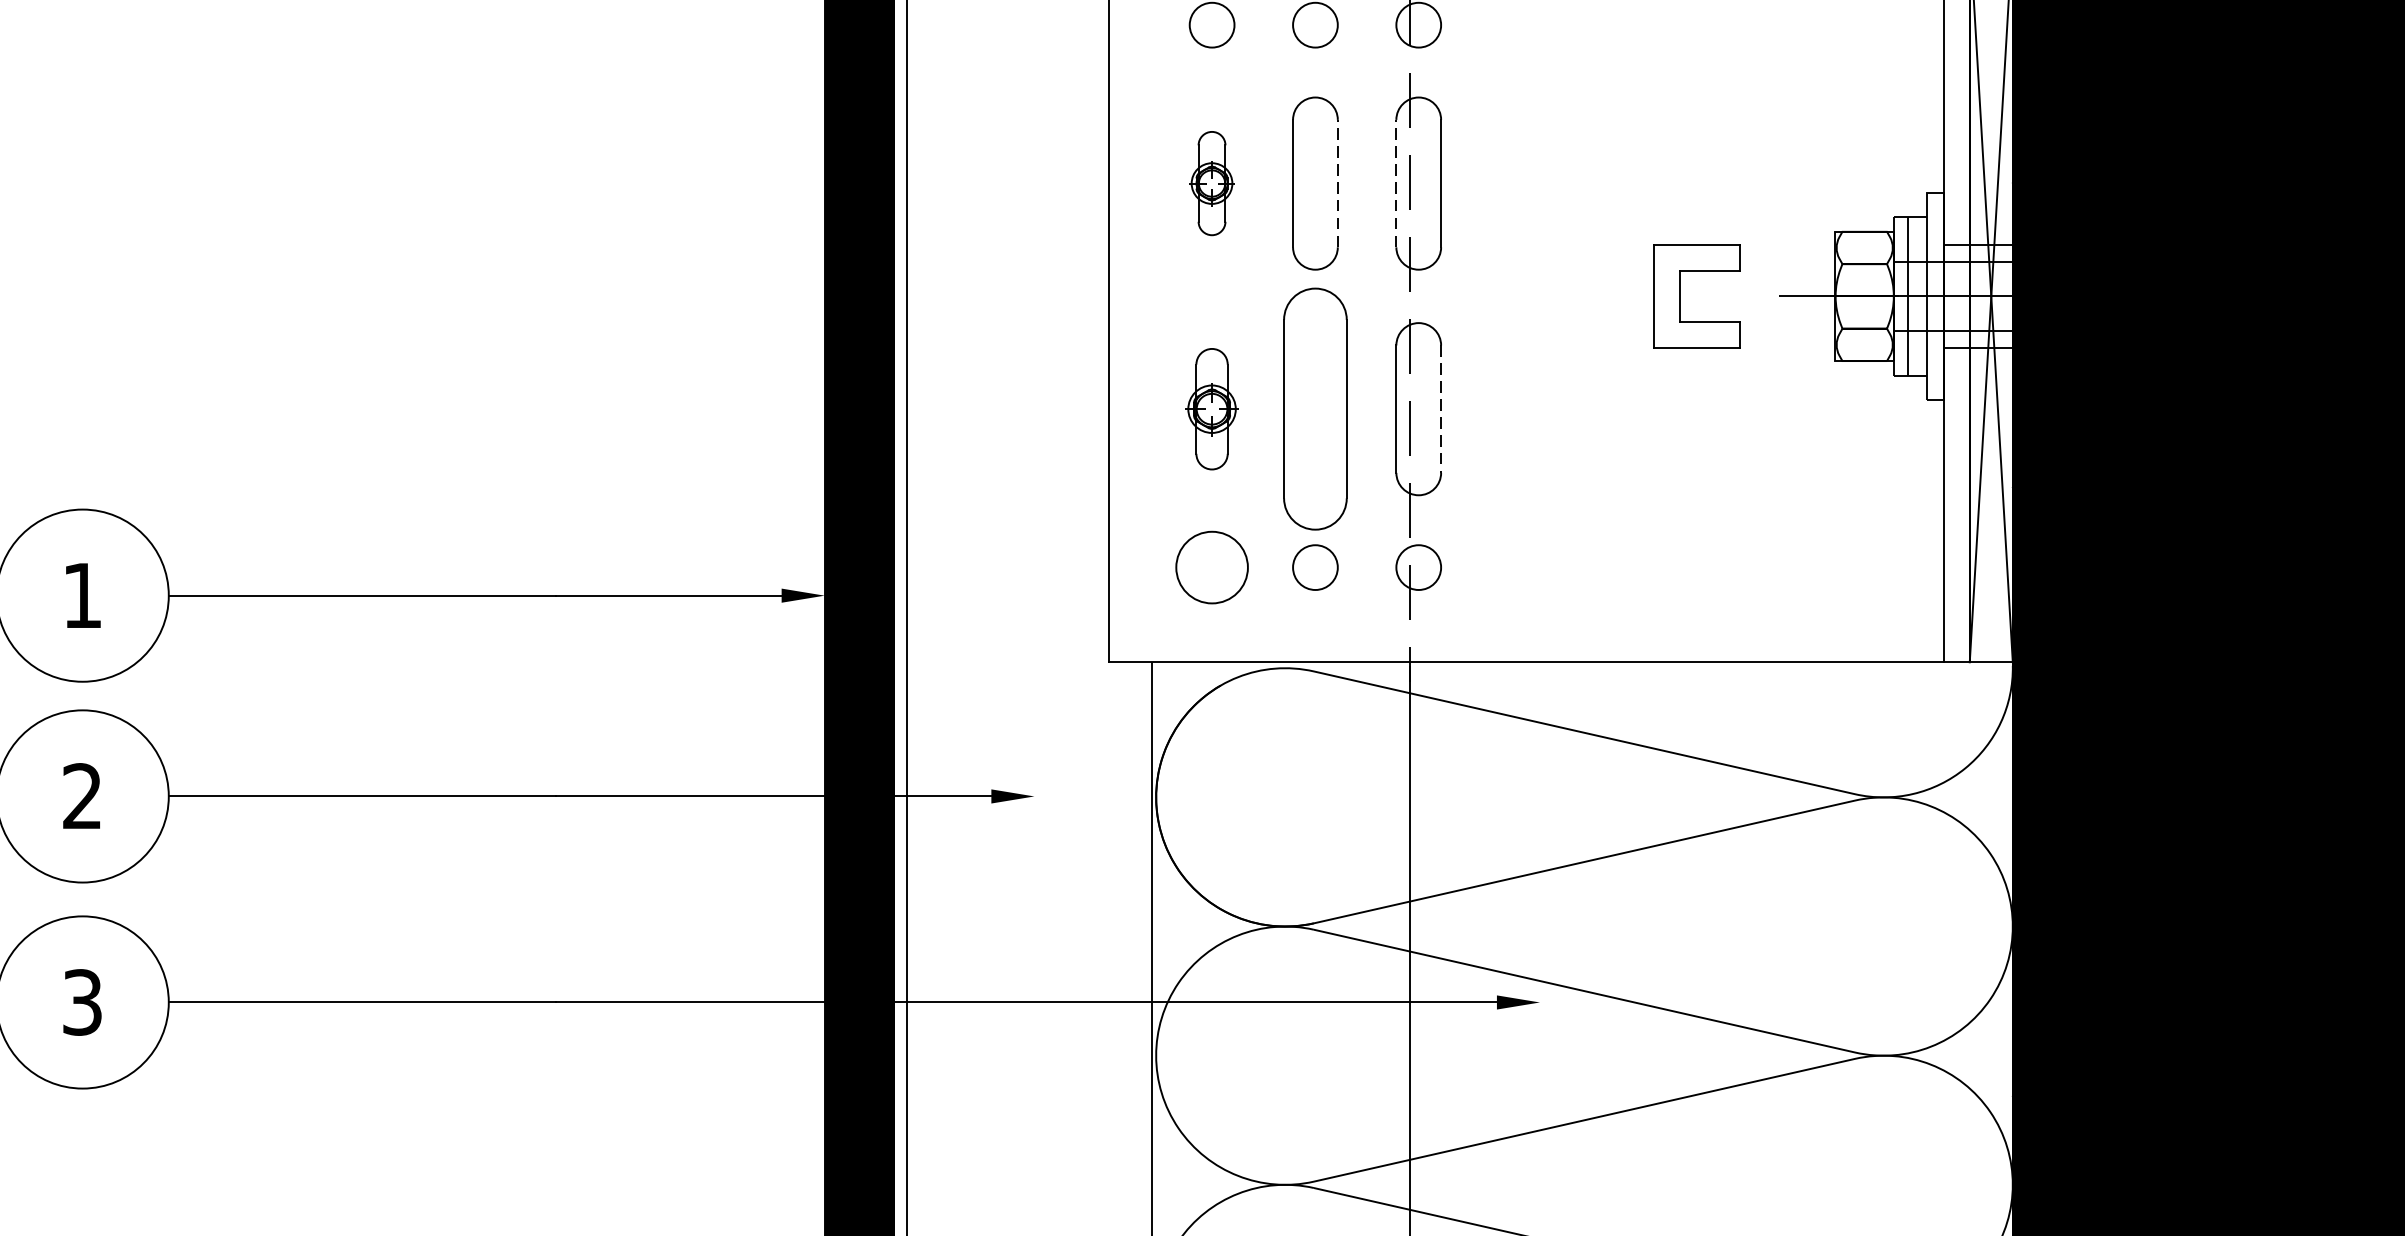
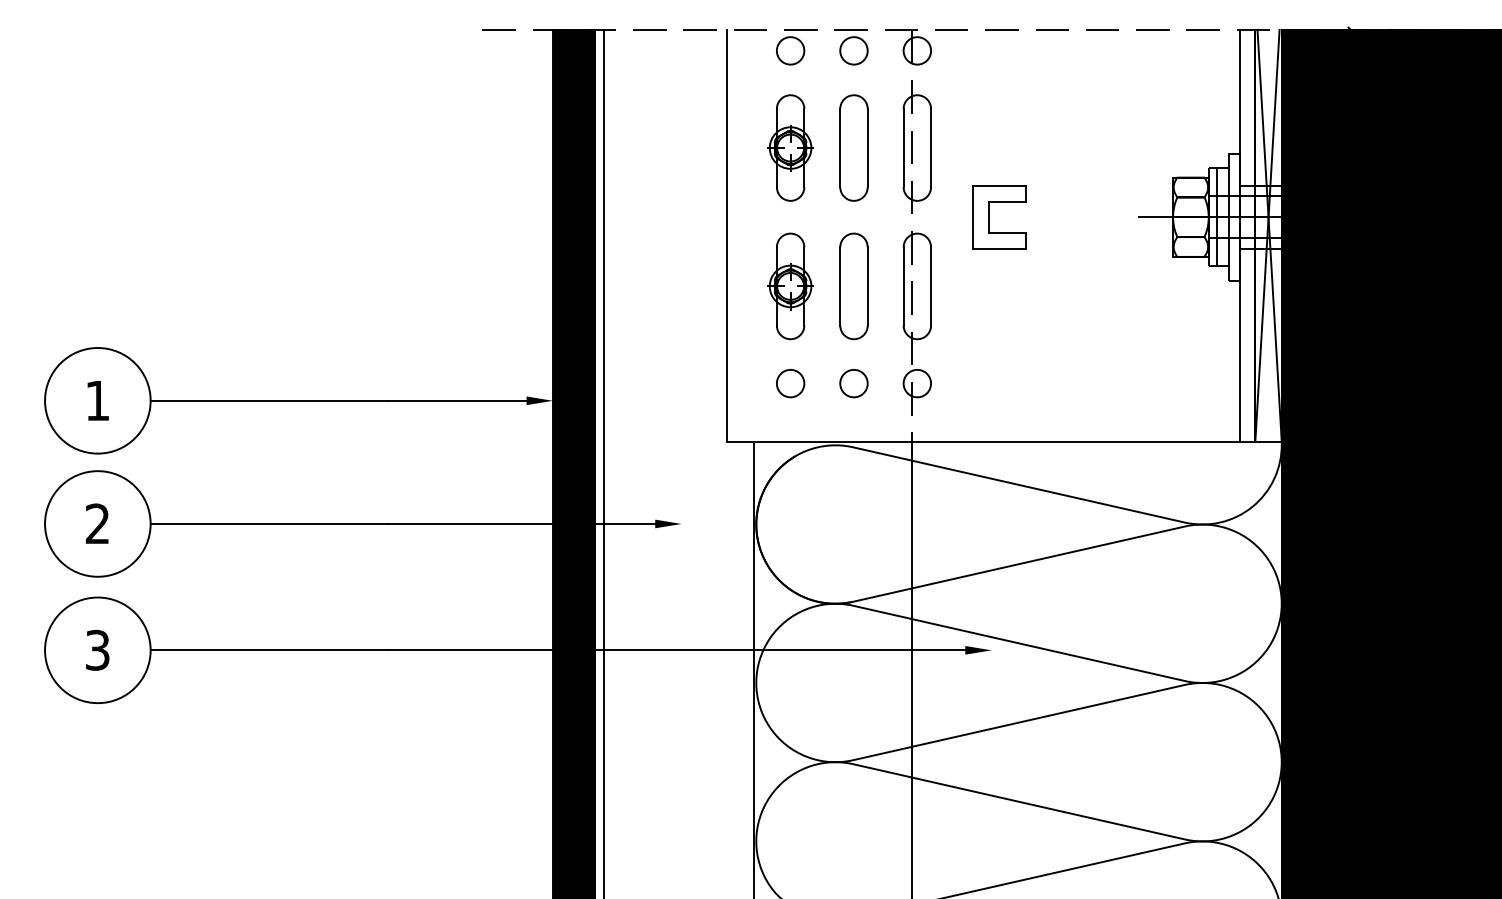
part: (1211, 182) -> (790, 147), size x1.67
line: (1337, 182) -> (867, 147), dashed -> solid
line: (1396, 182) -> (903, 147), dashed -> solid
part: (1681, 296) -> (989, 217), moved
part: (1211, 409) -> (790, 286), size x1.43
part: (1314, 409) -> (853, 286), size x0.71
line: (1441, 409) -> (931, 286), dashed -> solid
circle: (1211, 567) -> (790, 383), size x0.62

